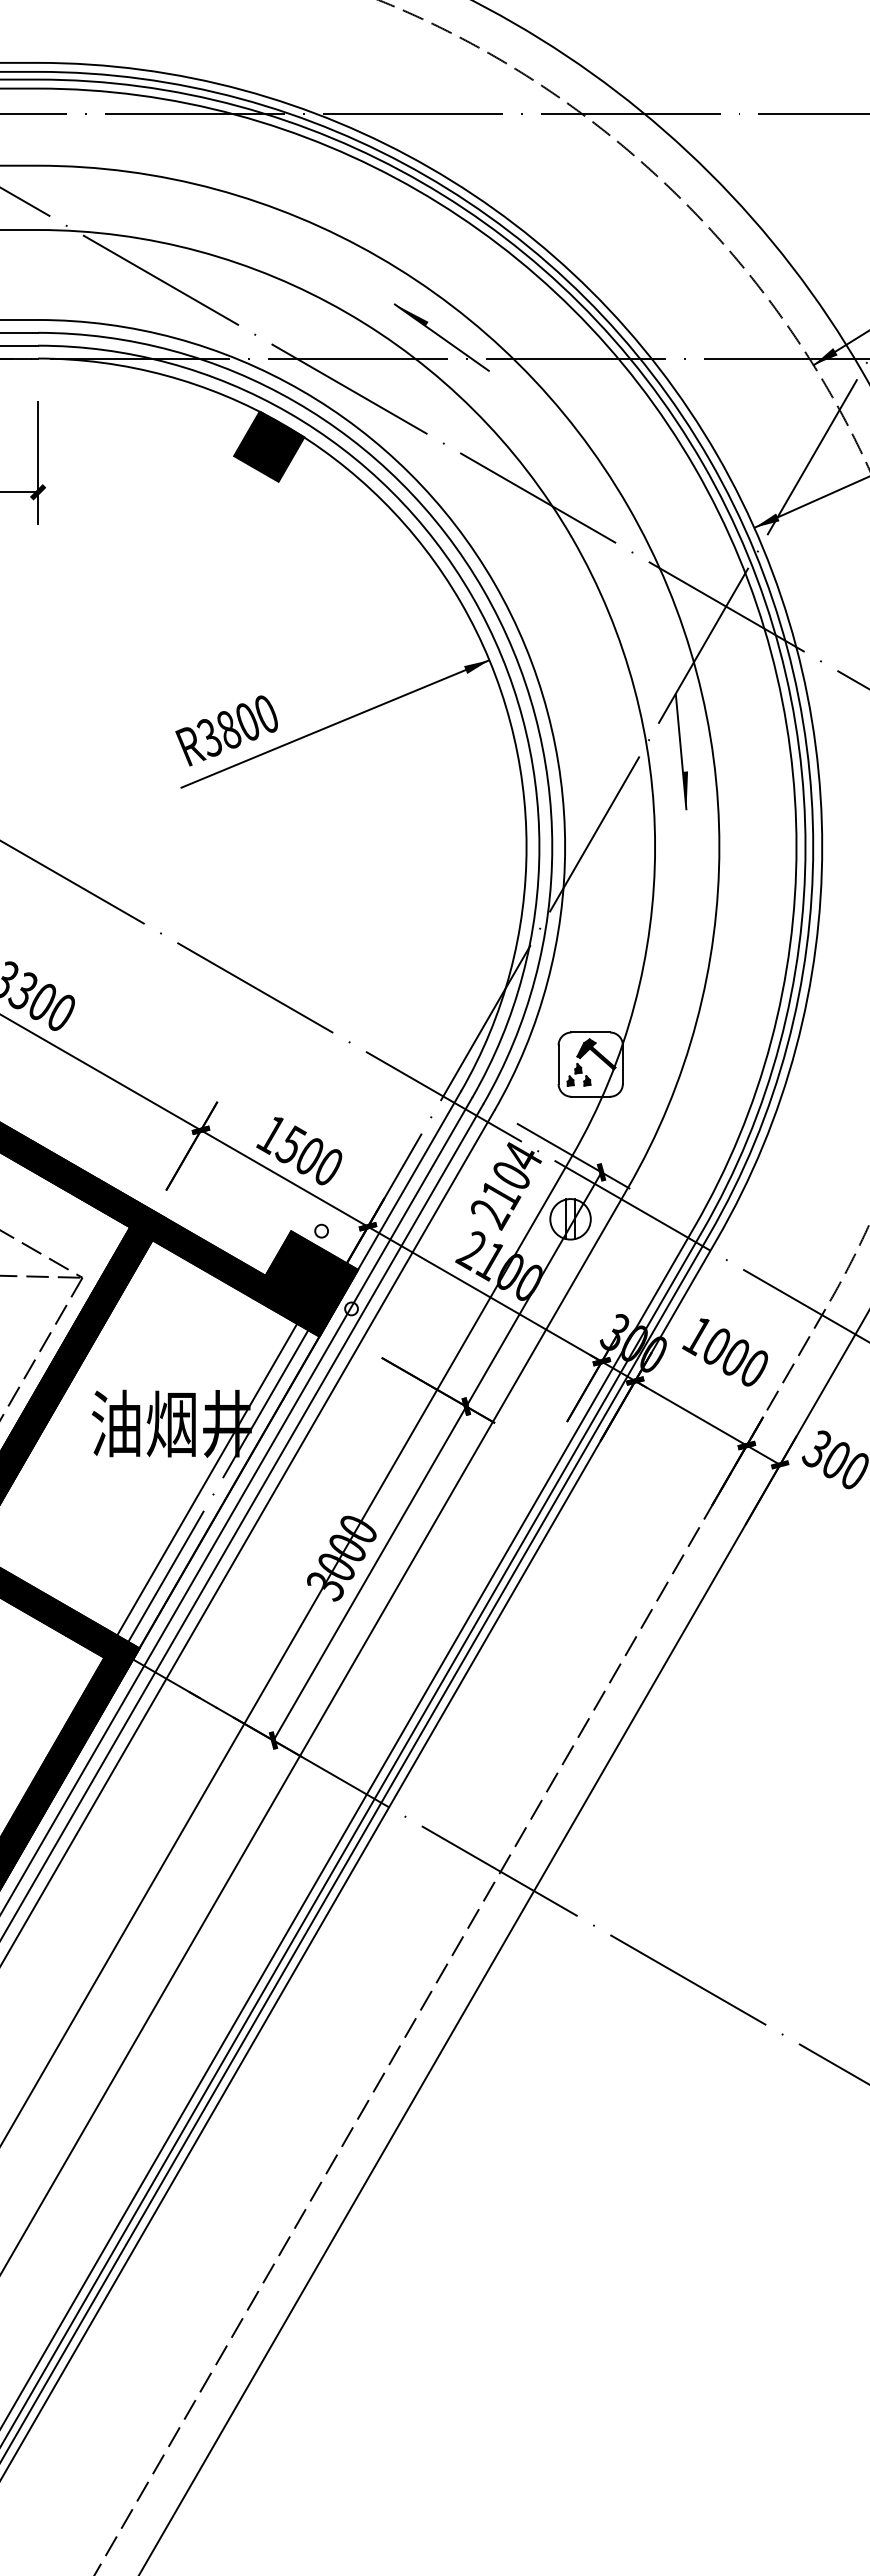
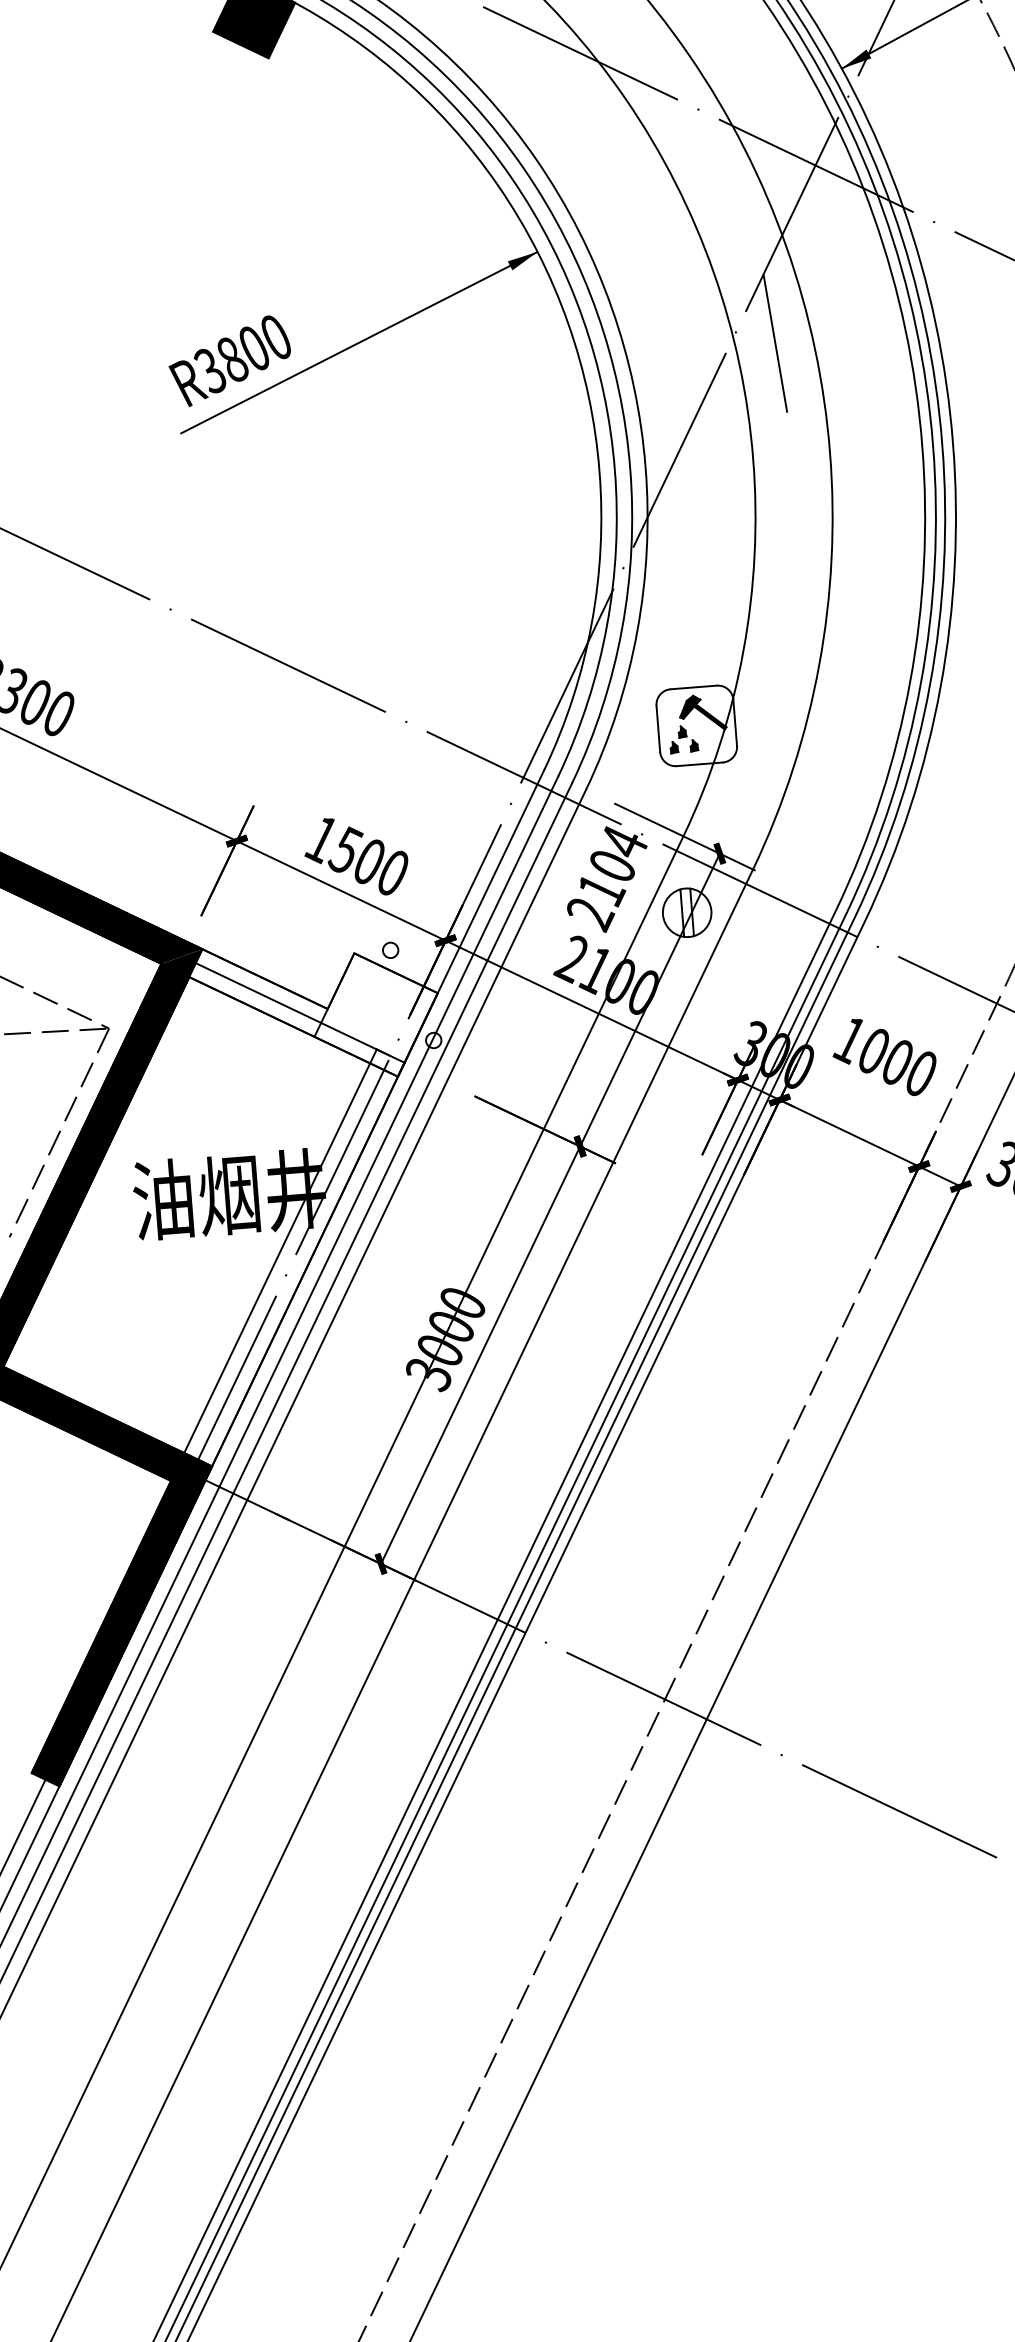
fill: (685, 790) -> (784, 389), removed
fill: (221, 1257) -> (273, 991), removed

